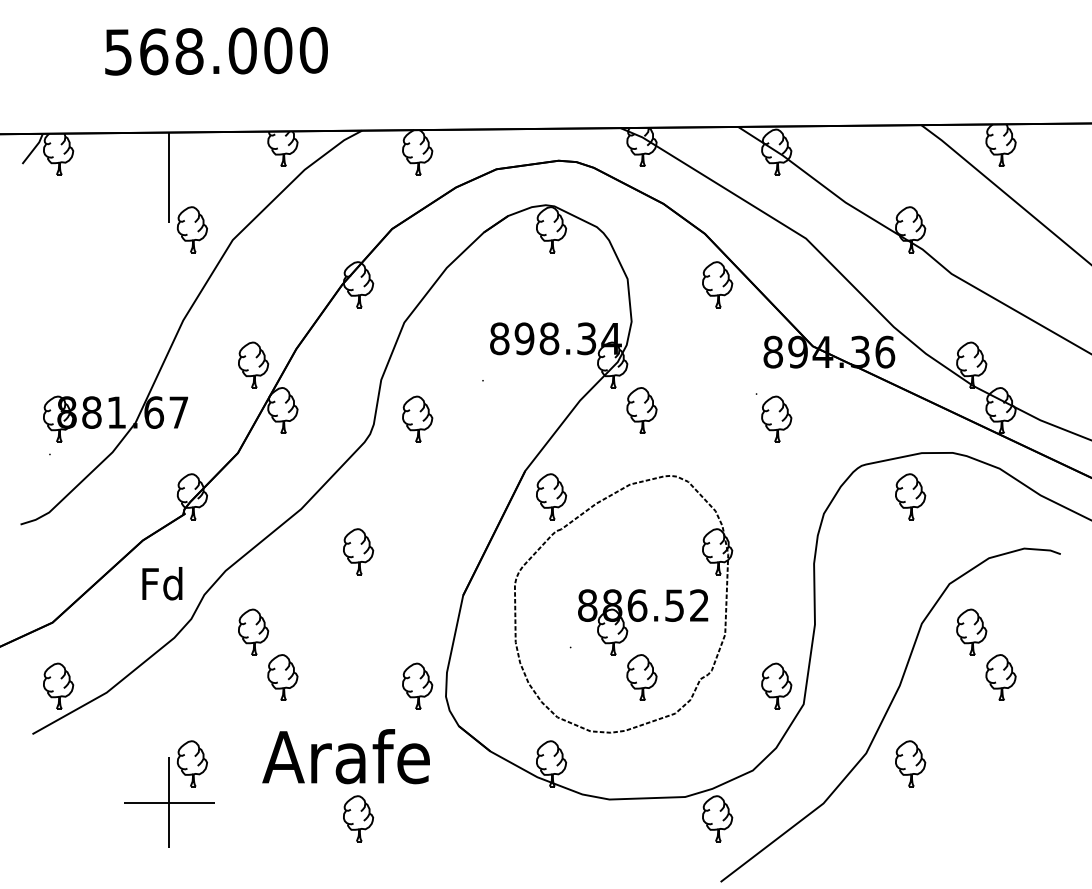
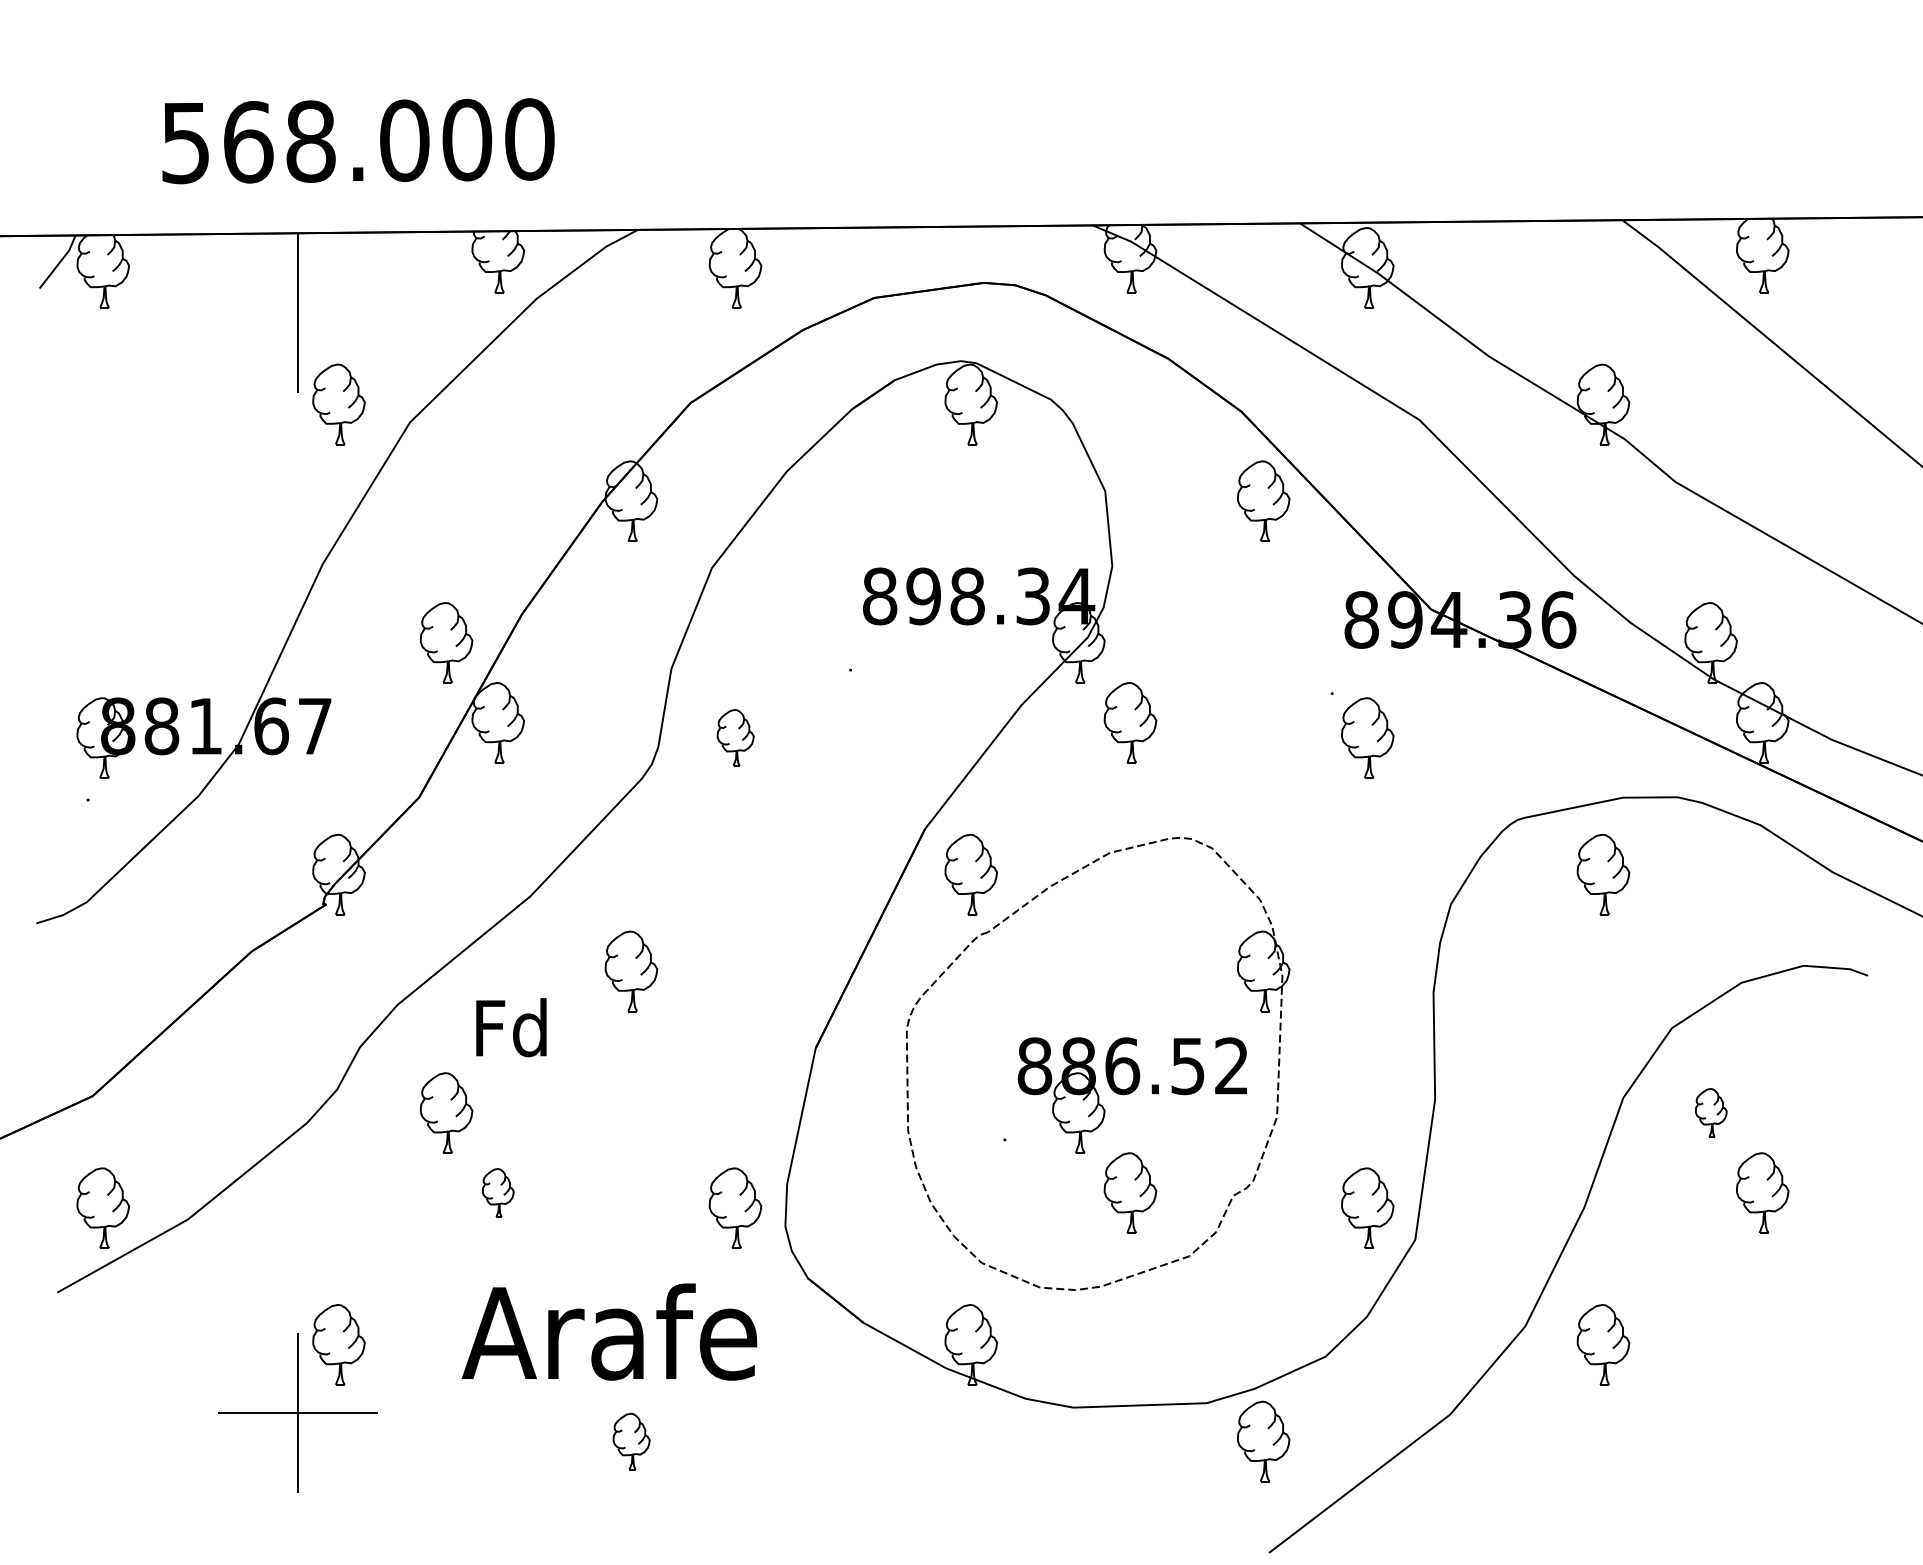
text: (216, 51) -> (358, 141), moved
part: (417, 418) -> (735, 736), size x0.7
text: (162, 583) -> (511, 1027), moved
part: (971, 631) -> (1710, 1111), size x0.6
part: (282, 677) -> (497, 1192), size x0.6
part: (358, 818) -> (631, 1441), size x0.7

